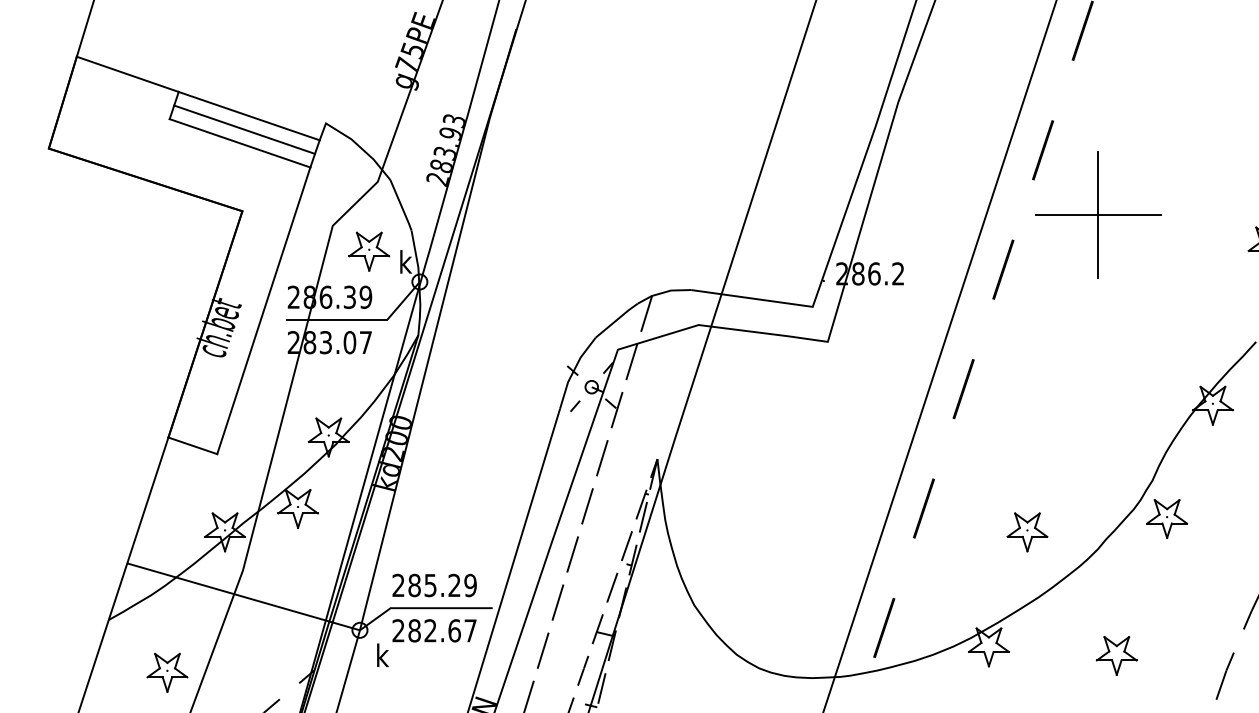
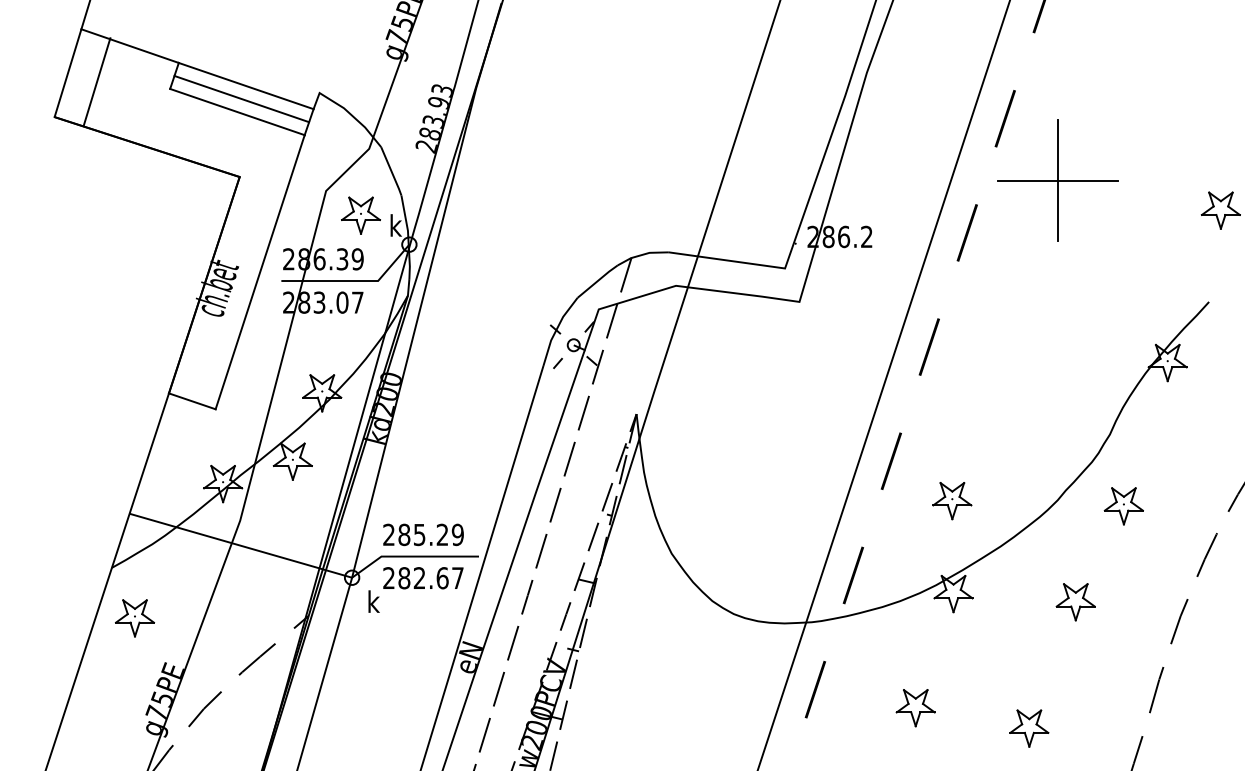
line: (62, 102) -> (96, 82), moved
part: (1166, 519) -> (1123, 506), moved
part: (1027, 532) -> (952, 501), moved
part: (167, 672) -> (135, 618), moved

